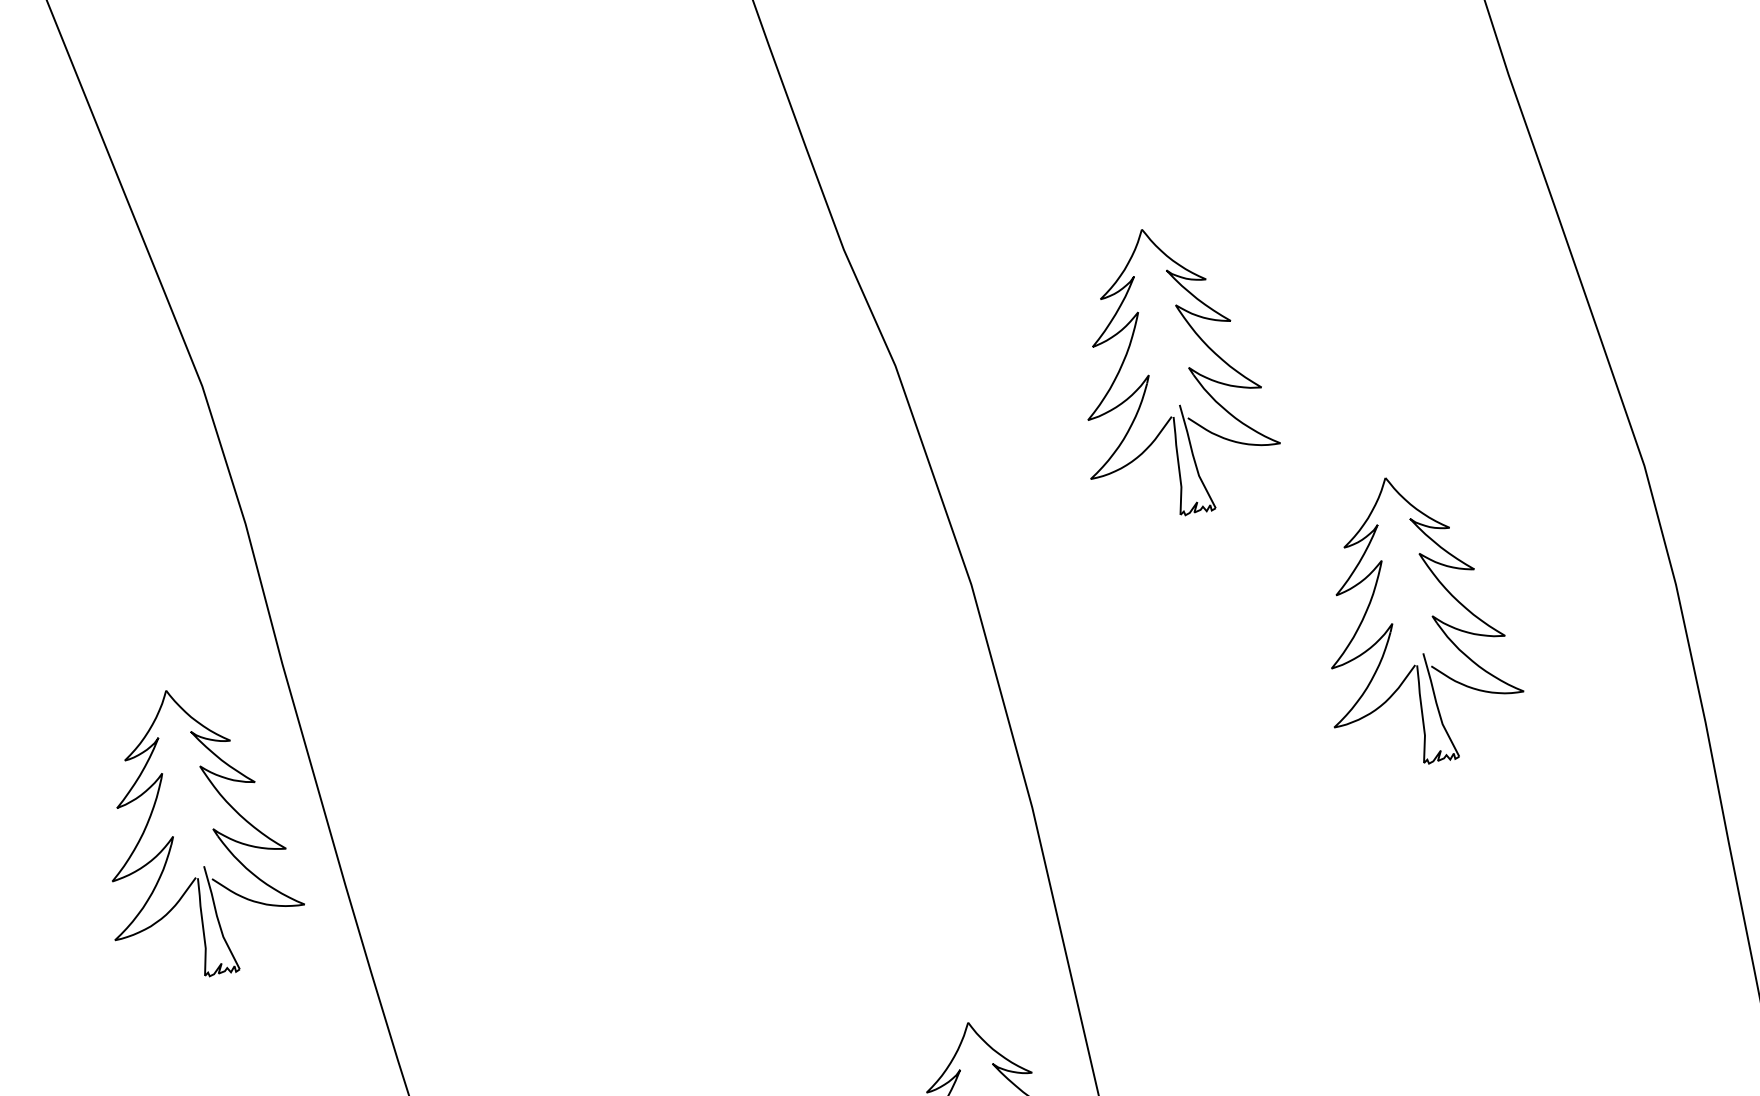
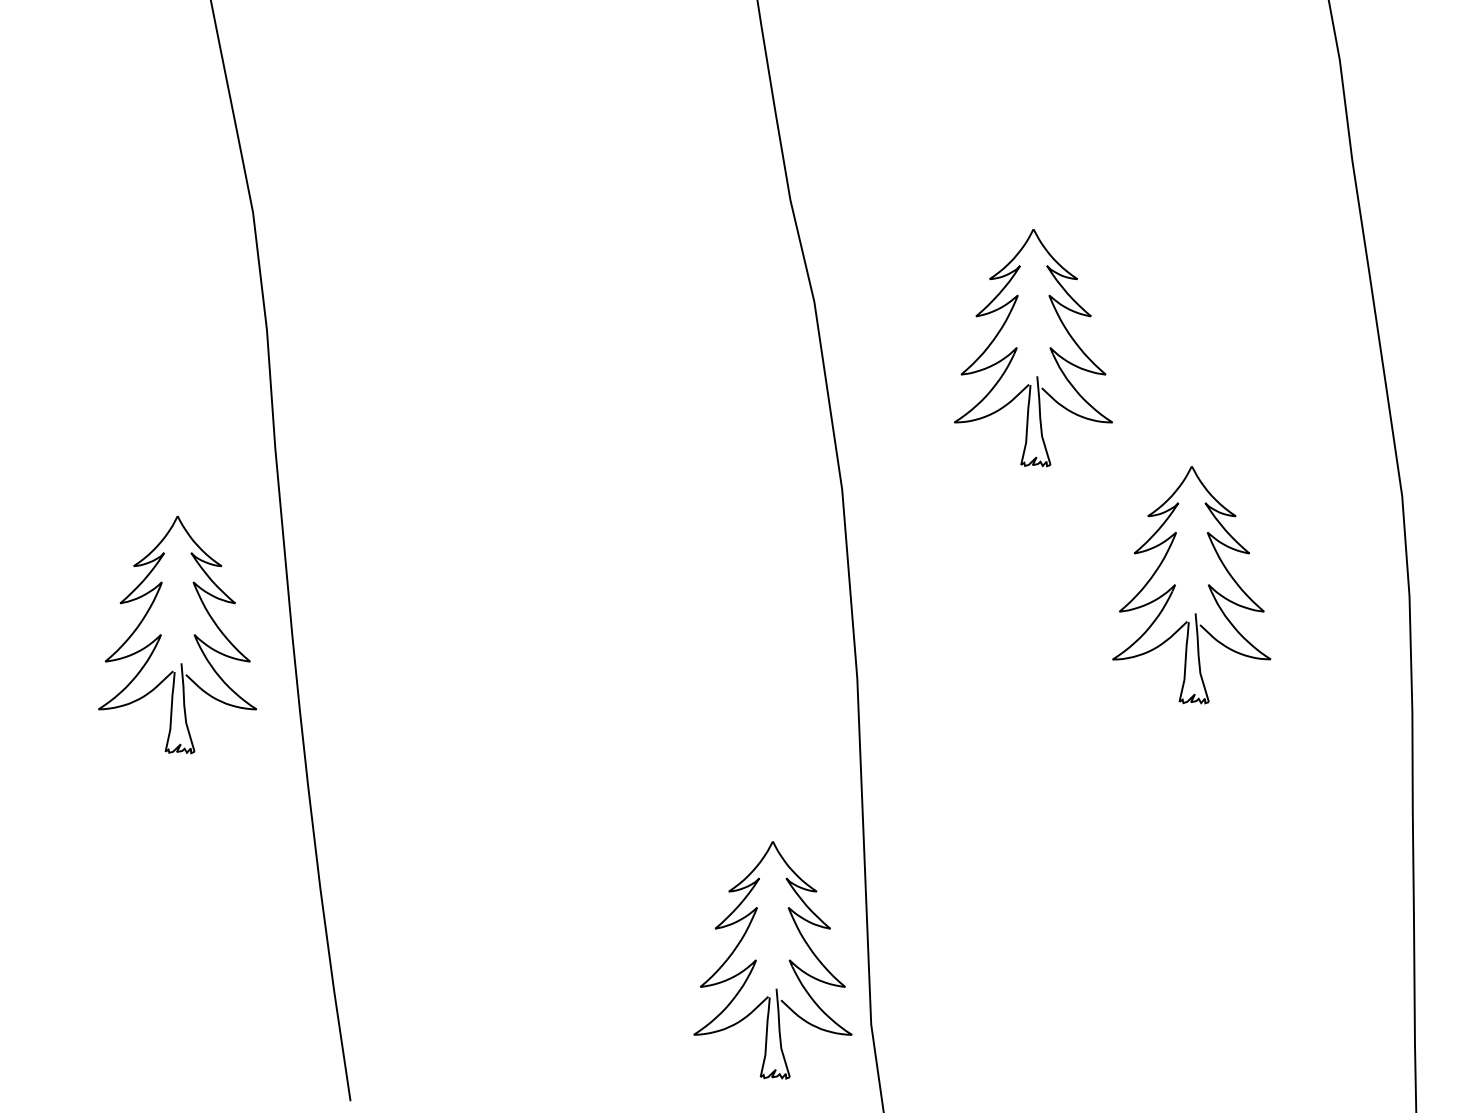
part: (173, 836) -> (161, 634), moved

